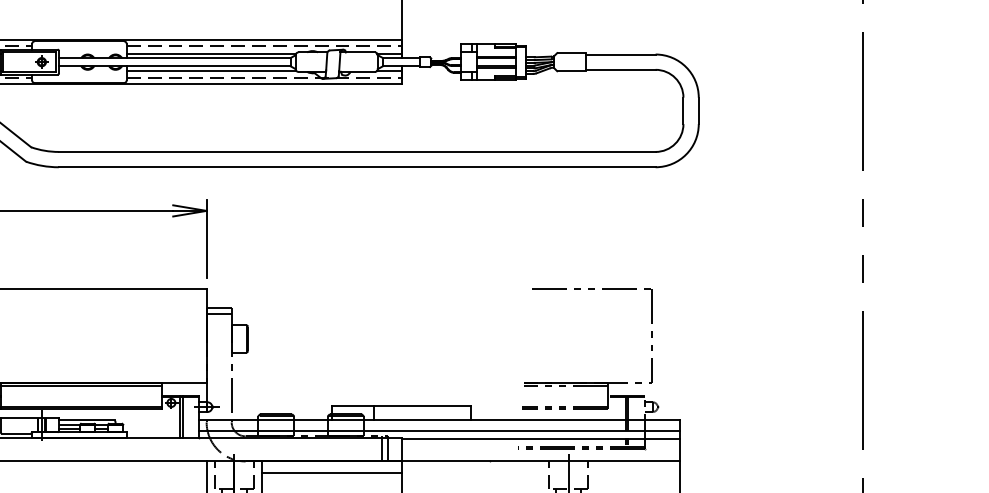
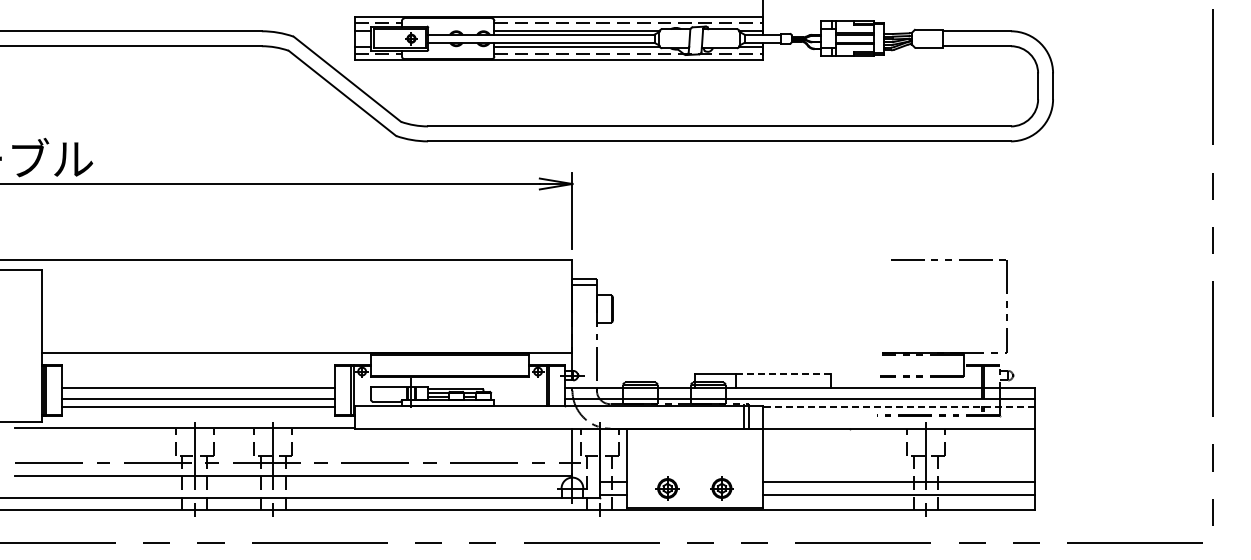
line: (422, 405) -> (783, 374), solid -> dashed
line: (540, 439) -> (898, 407), solid -> dashed
line: (331, 472) -> (694, 439), removed

